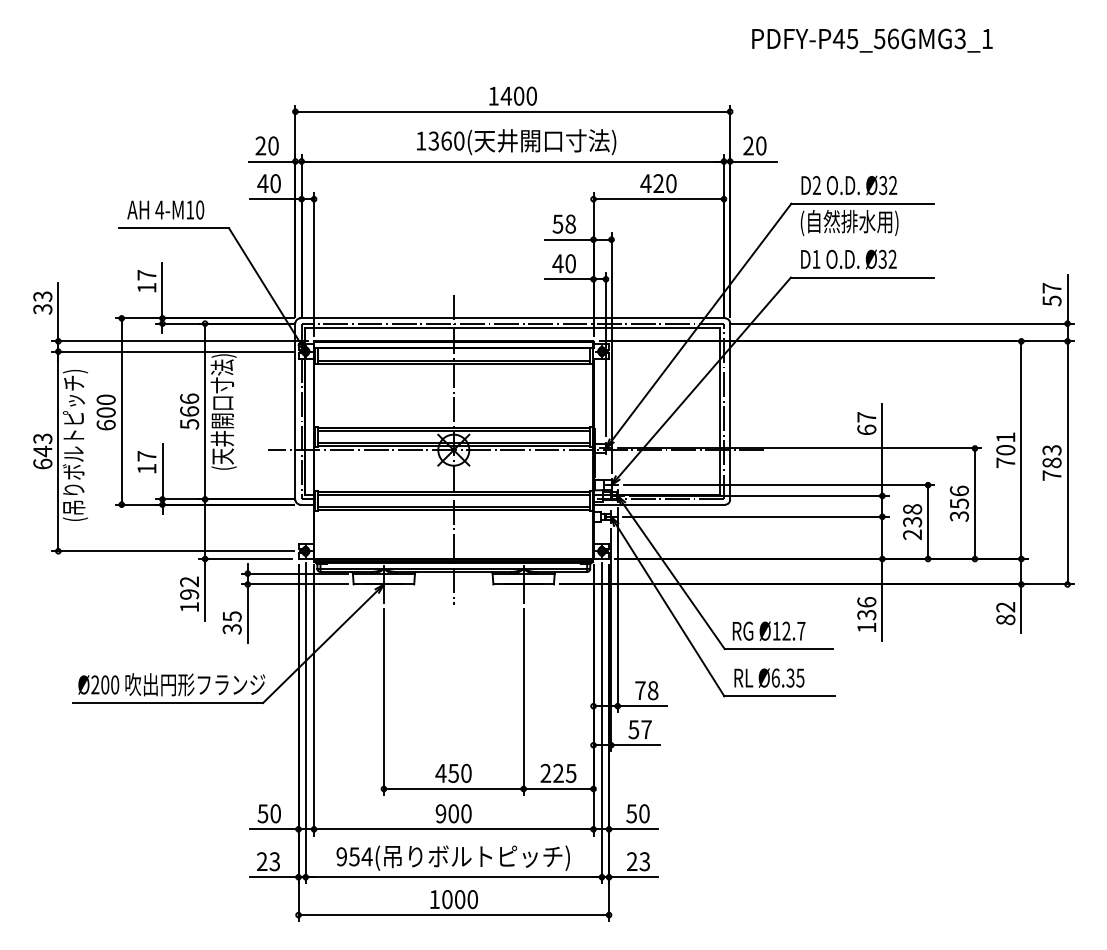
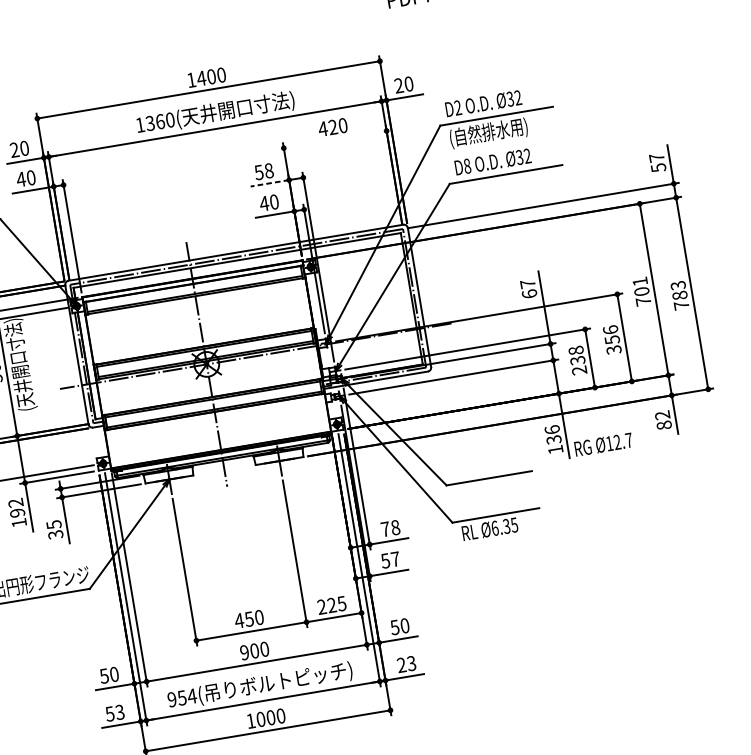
line: (658, 199) -> (335, 139), removed
line: (568, 239) -> (269, 183), solid -> dashed
text: (816, 258) -> (467, 165), D1 -> D8
text: (768, 630) -> (603, 444), moved
text: (769, 677) -> (490, 528), moved
text: (261, 861) -> (109, 713), 23 -> 53

